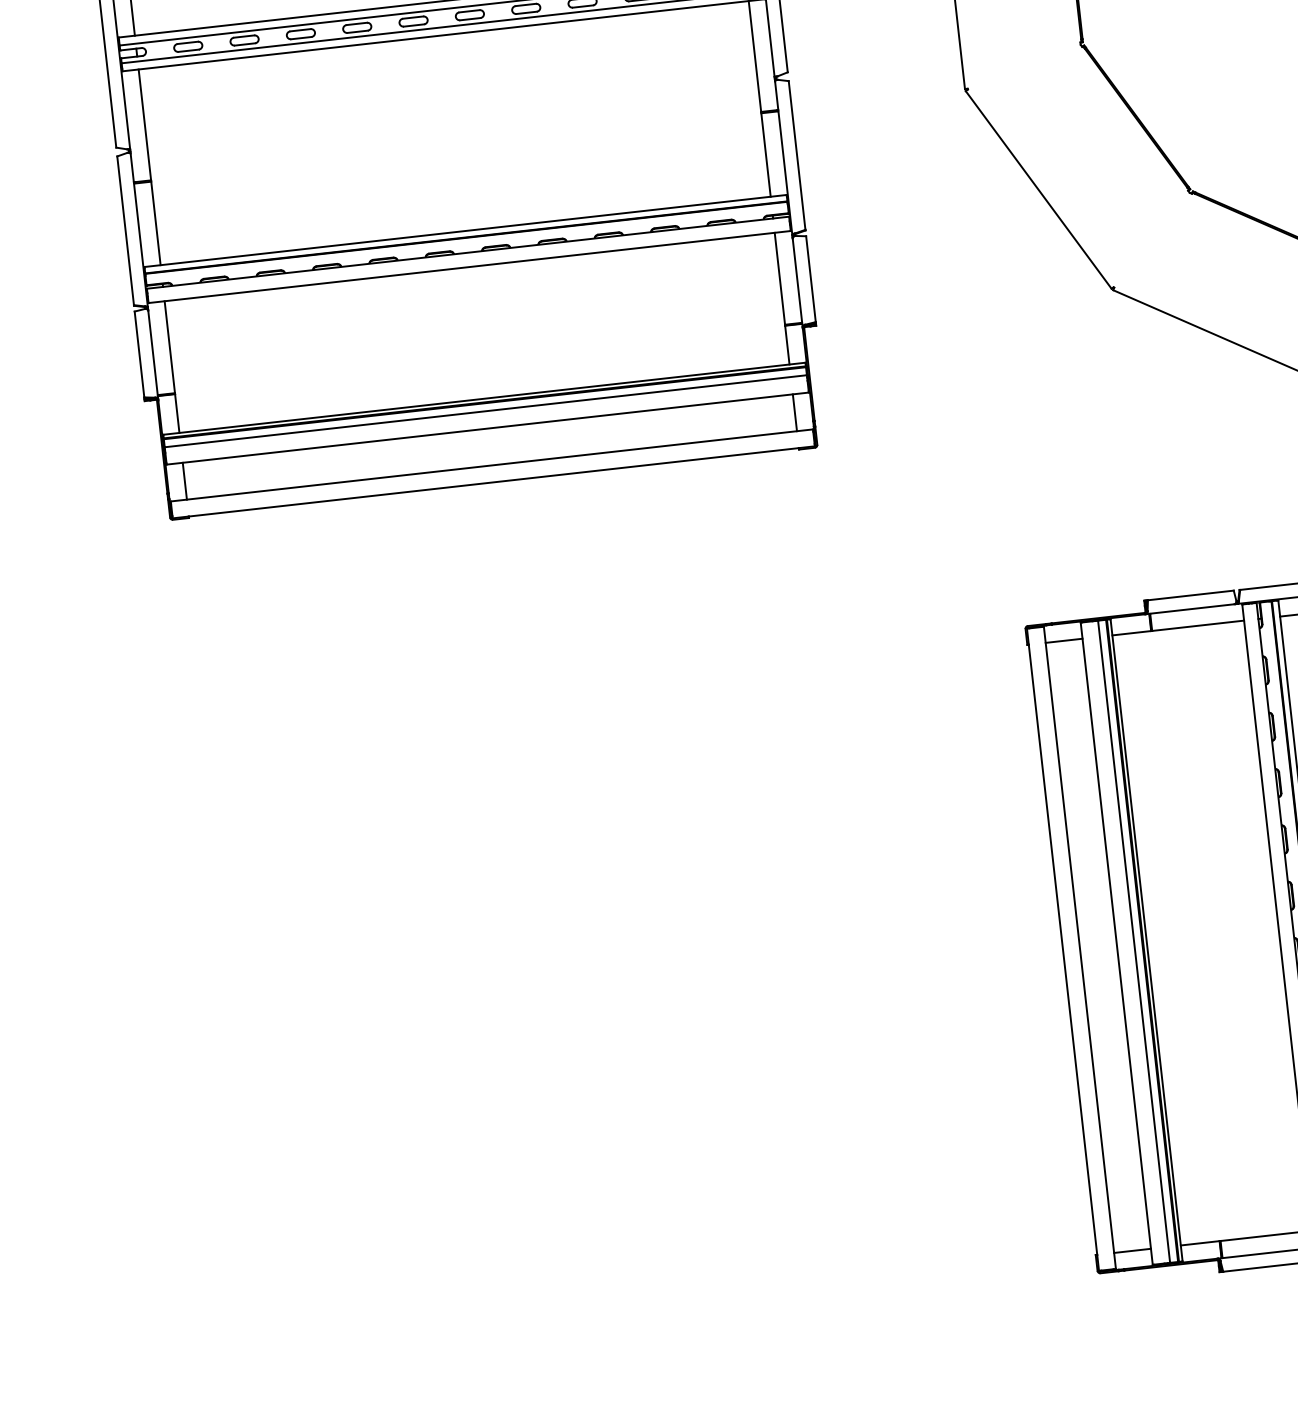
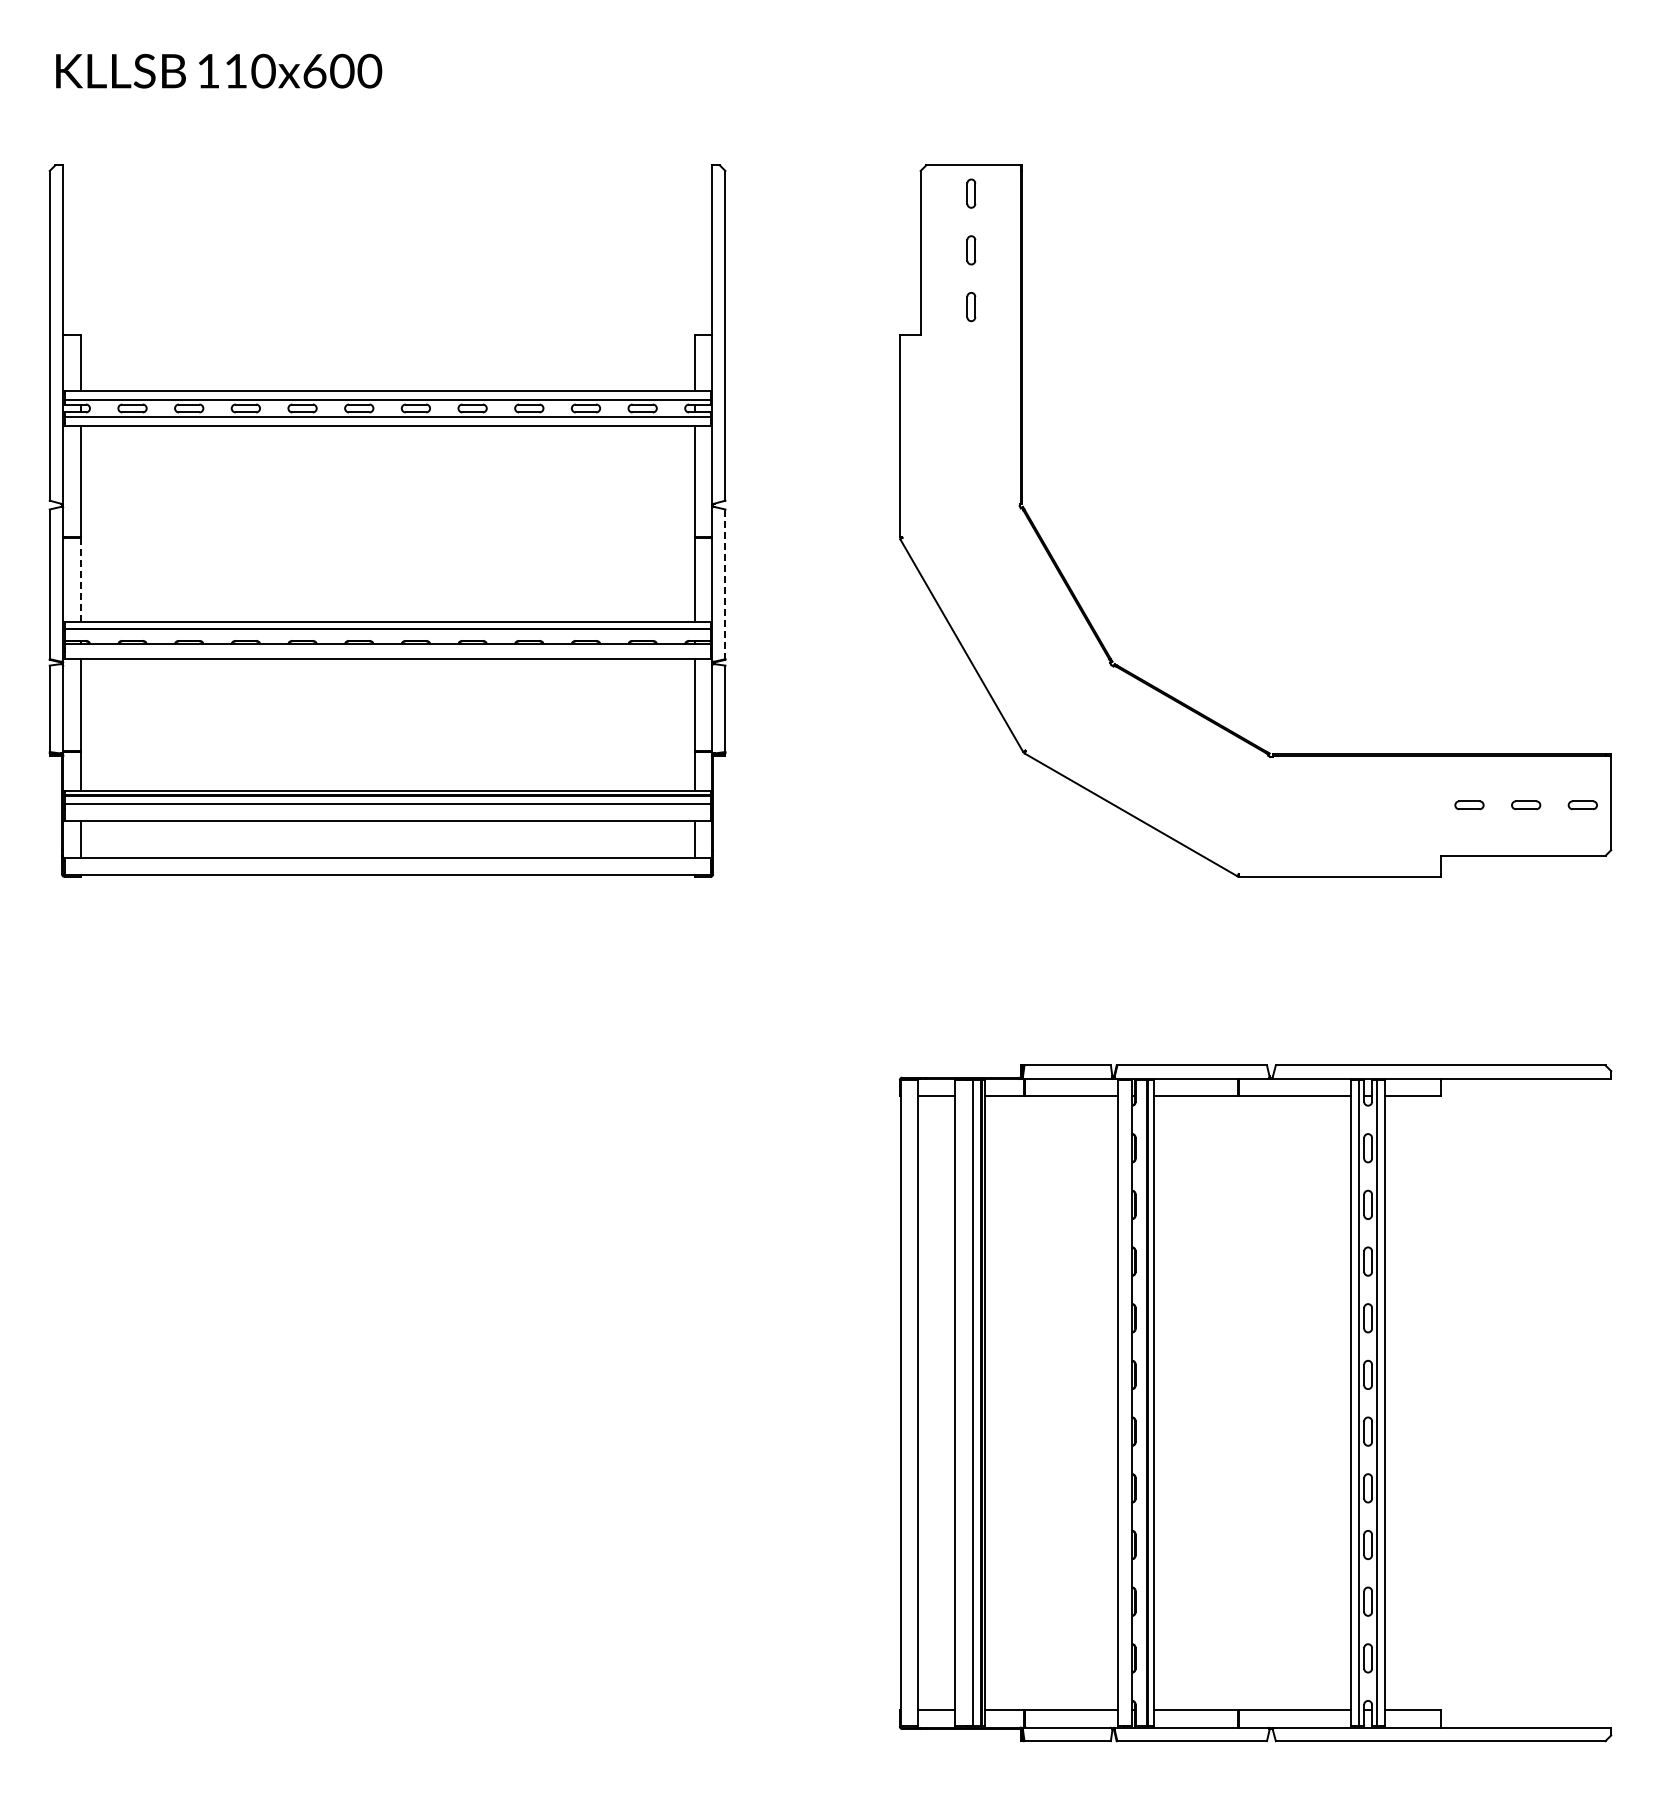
line: (797, 155) -> (725, 584), solid -> dashed
line: (155, 222) -> (80, 579), solid -> dashed

